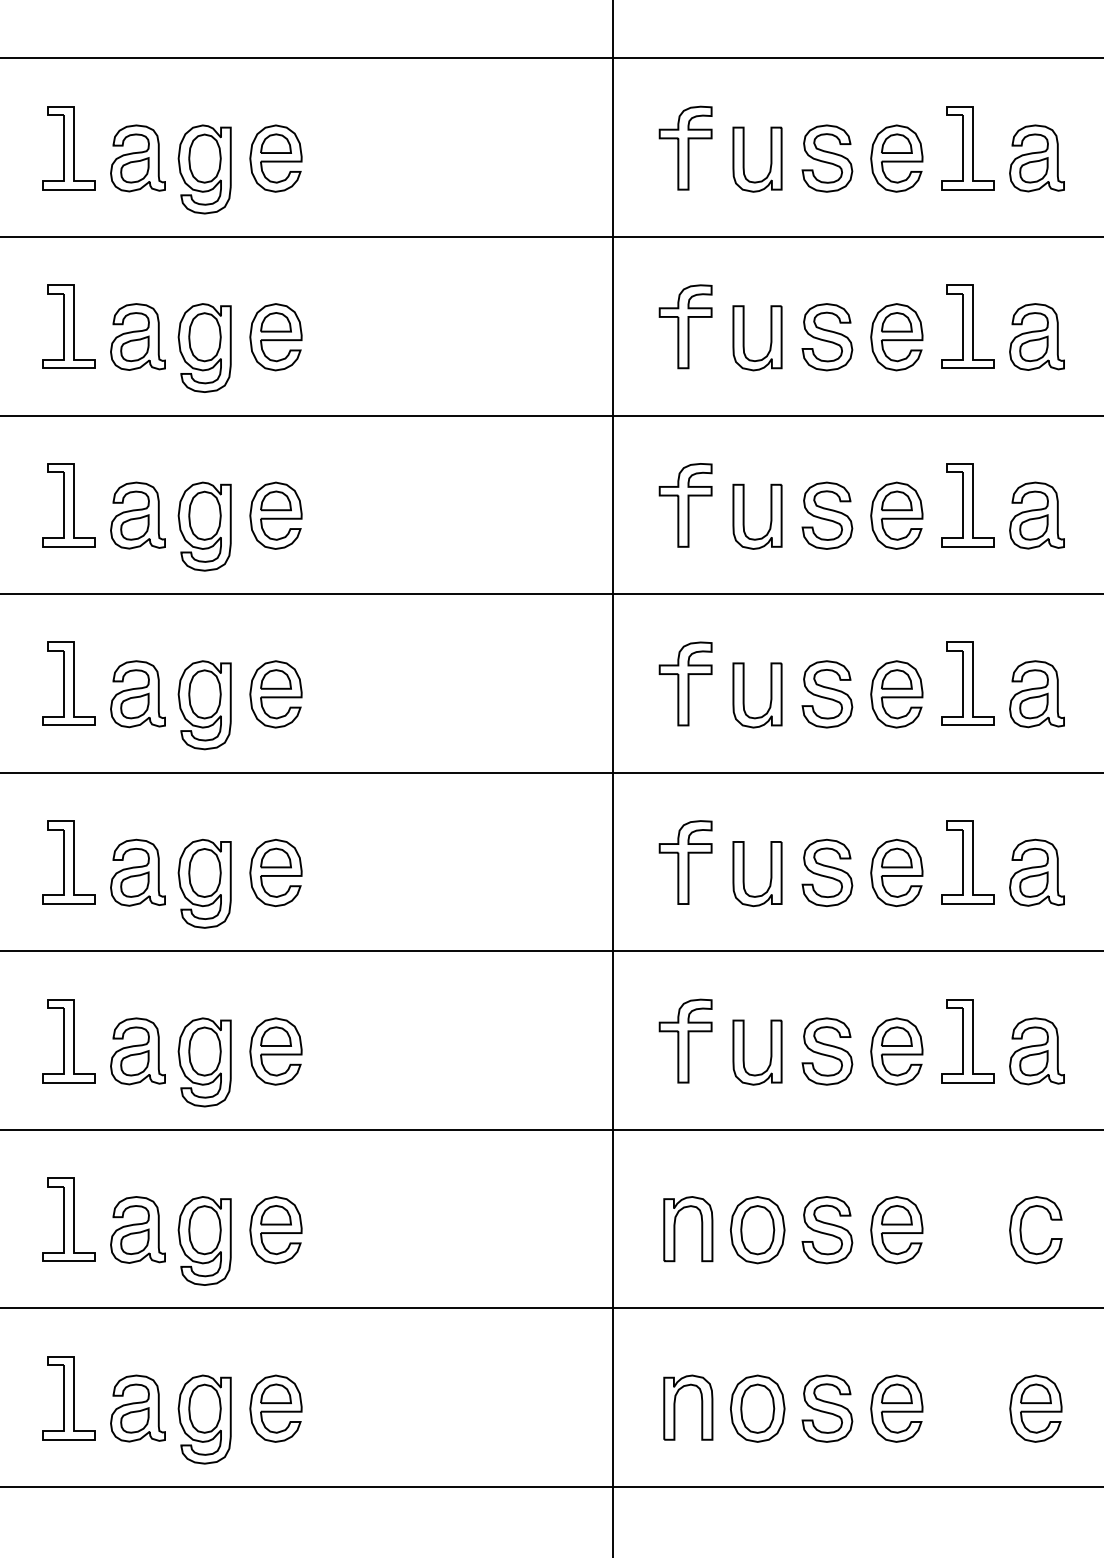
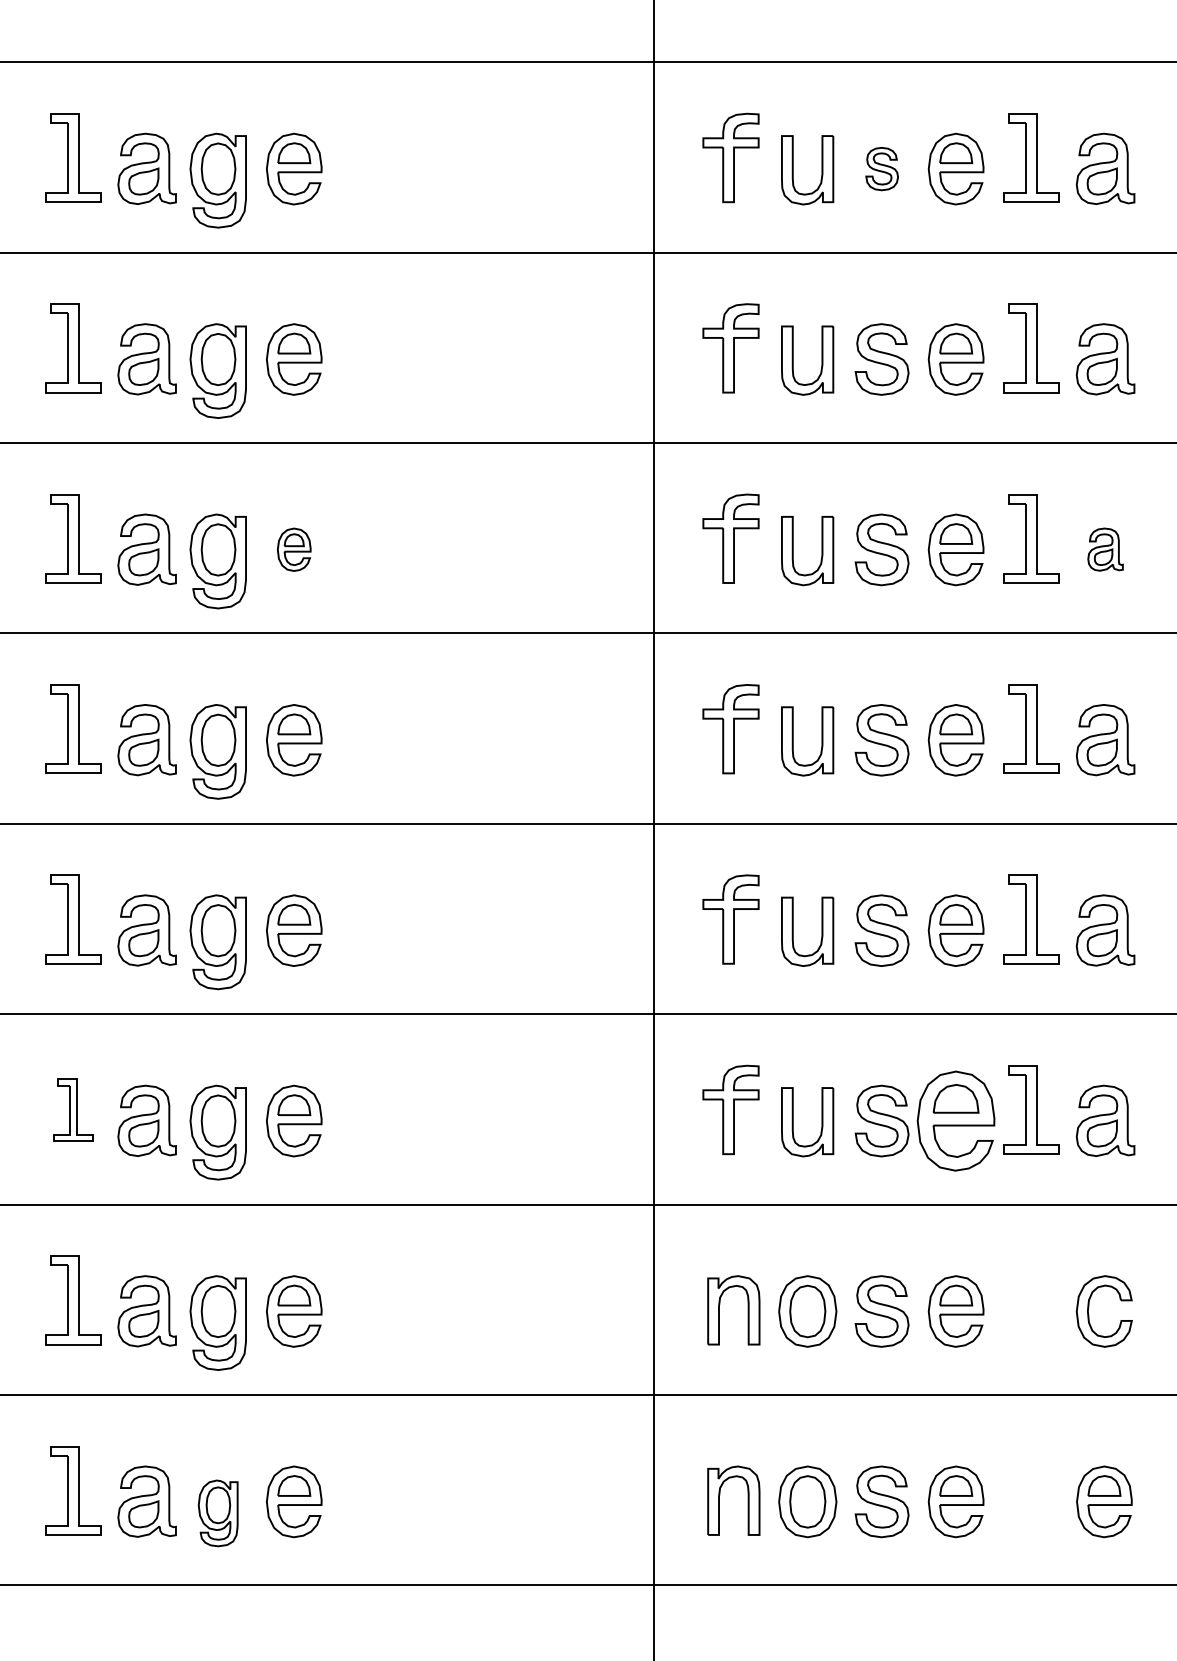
part: (827, 158) -> (882, 168), size x0.6
part: (275, 515) -> (293, 549), size x0.6
part: (1036, 515) -> (1105, 549), size x0.6
part: (68, 1041) -> (73, 1110), size x0.7
part: (896, 1051) -> (955, 1121), size x1.4
part: (204, 1419) -> (218, 1513), size x0.7

